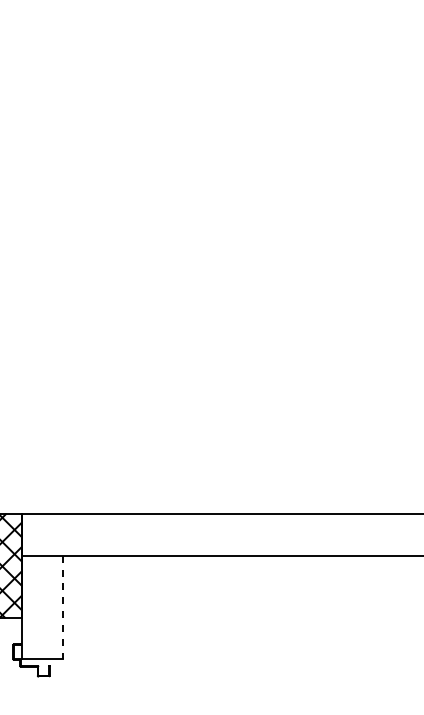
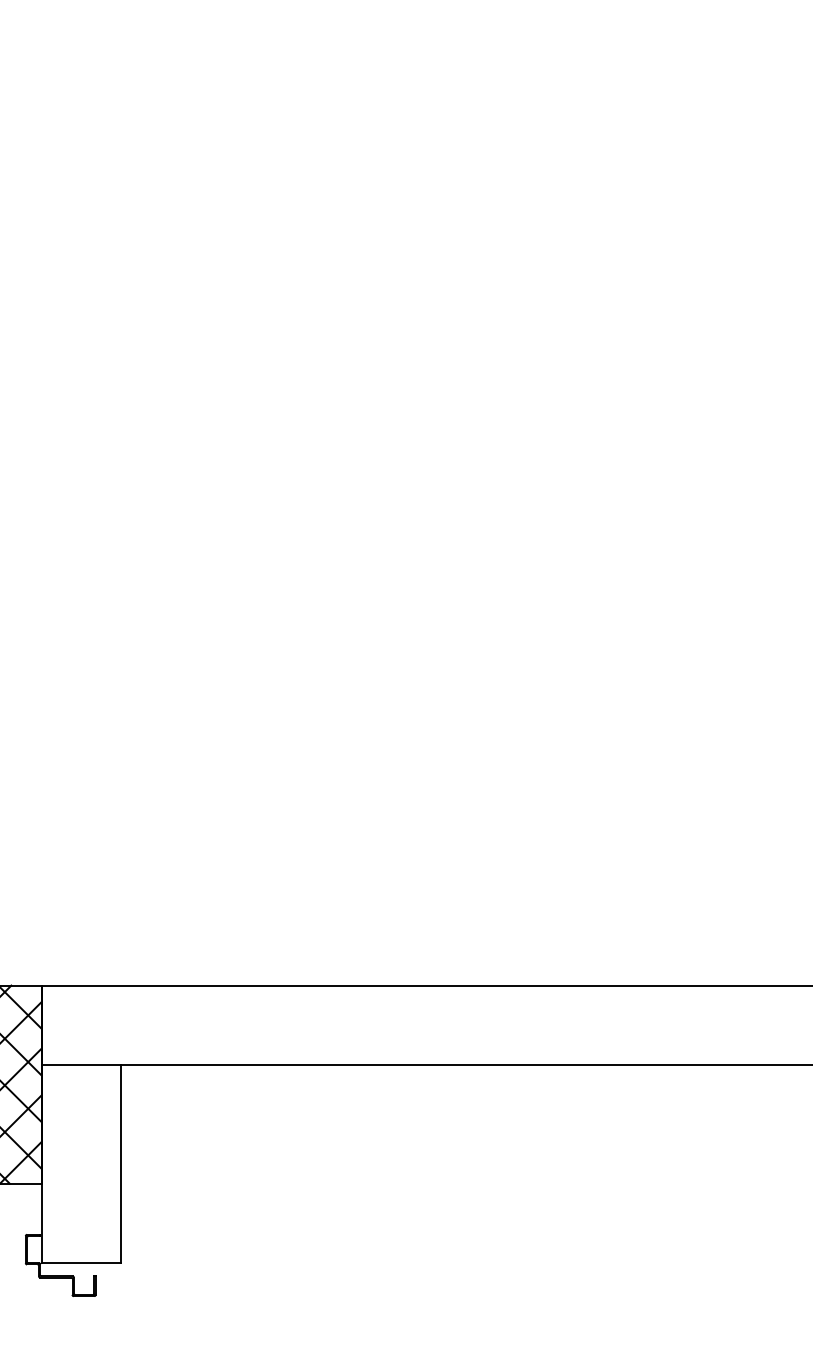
line: (62, 607) -> (119, 1164), dashed -> solid

